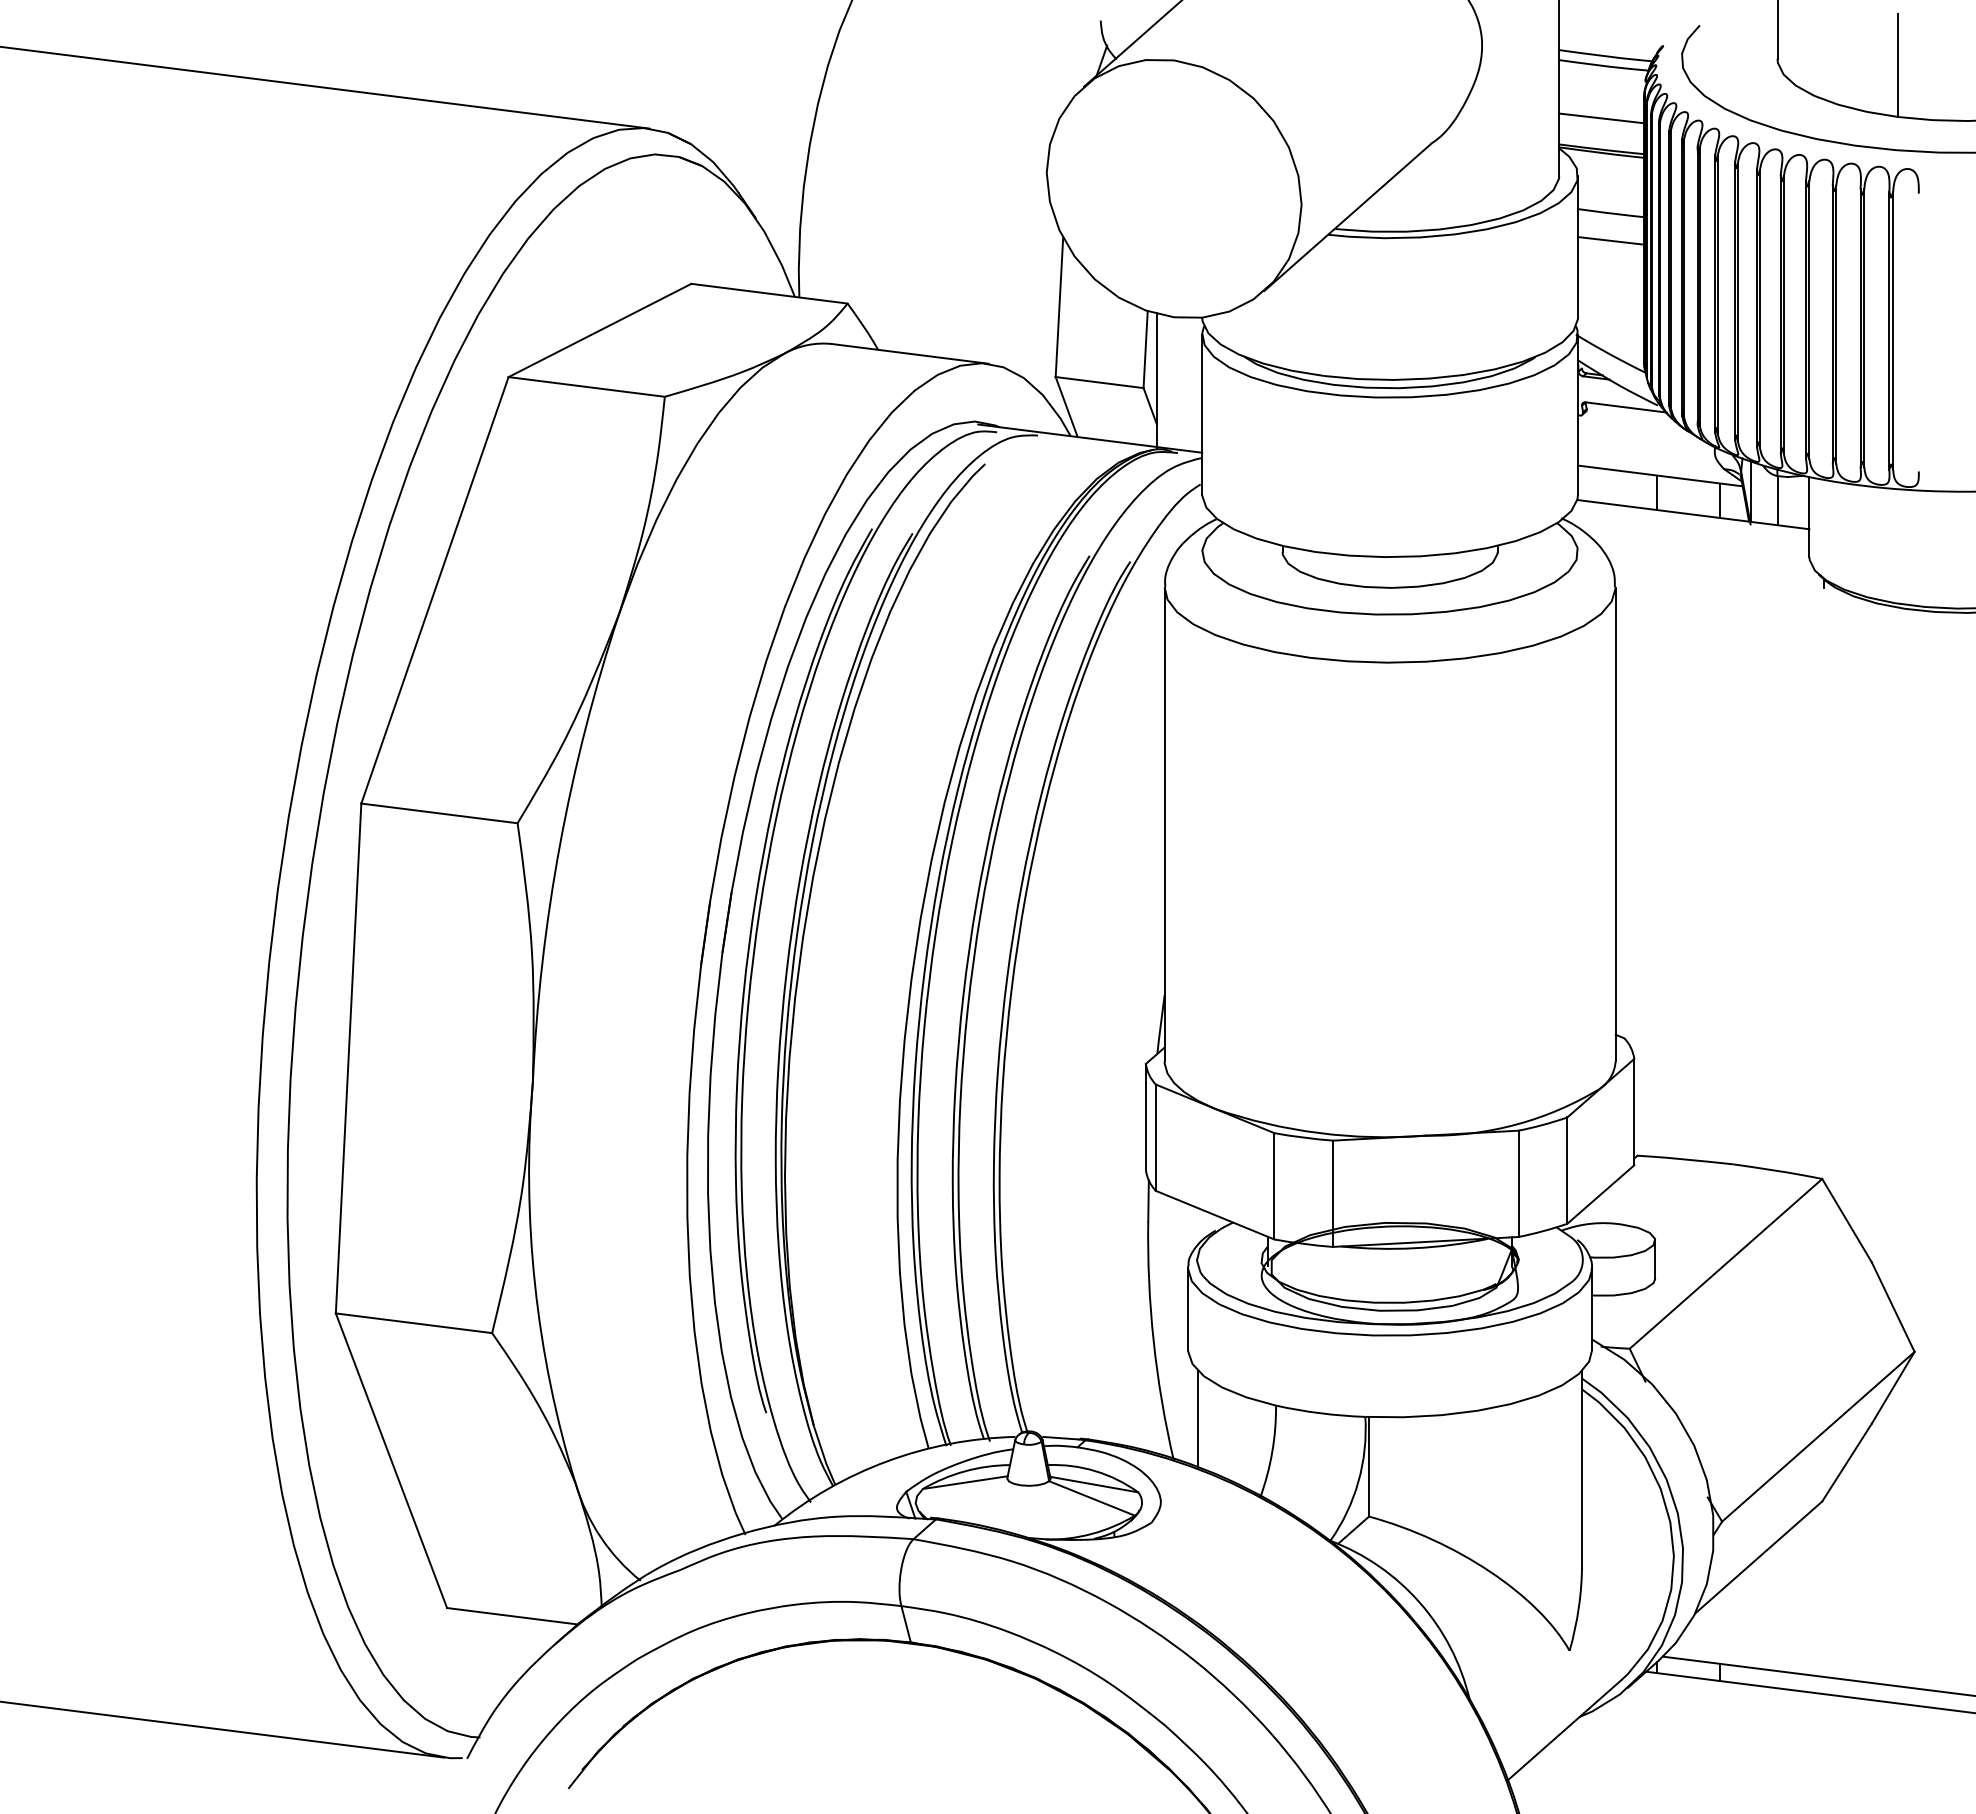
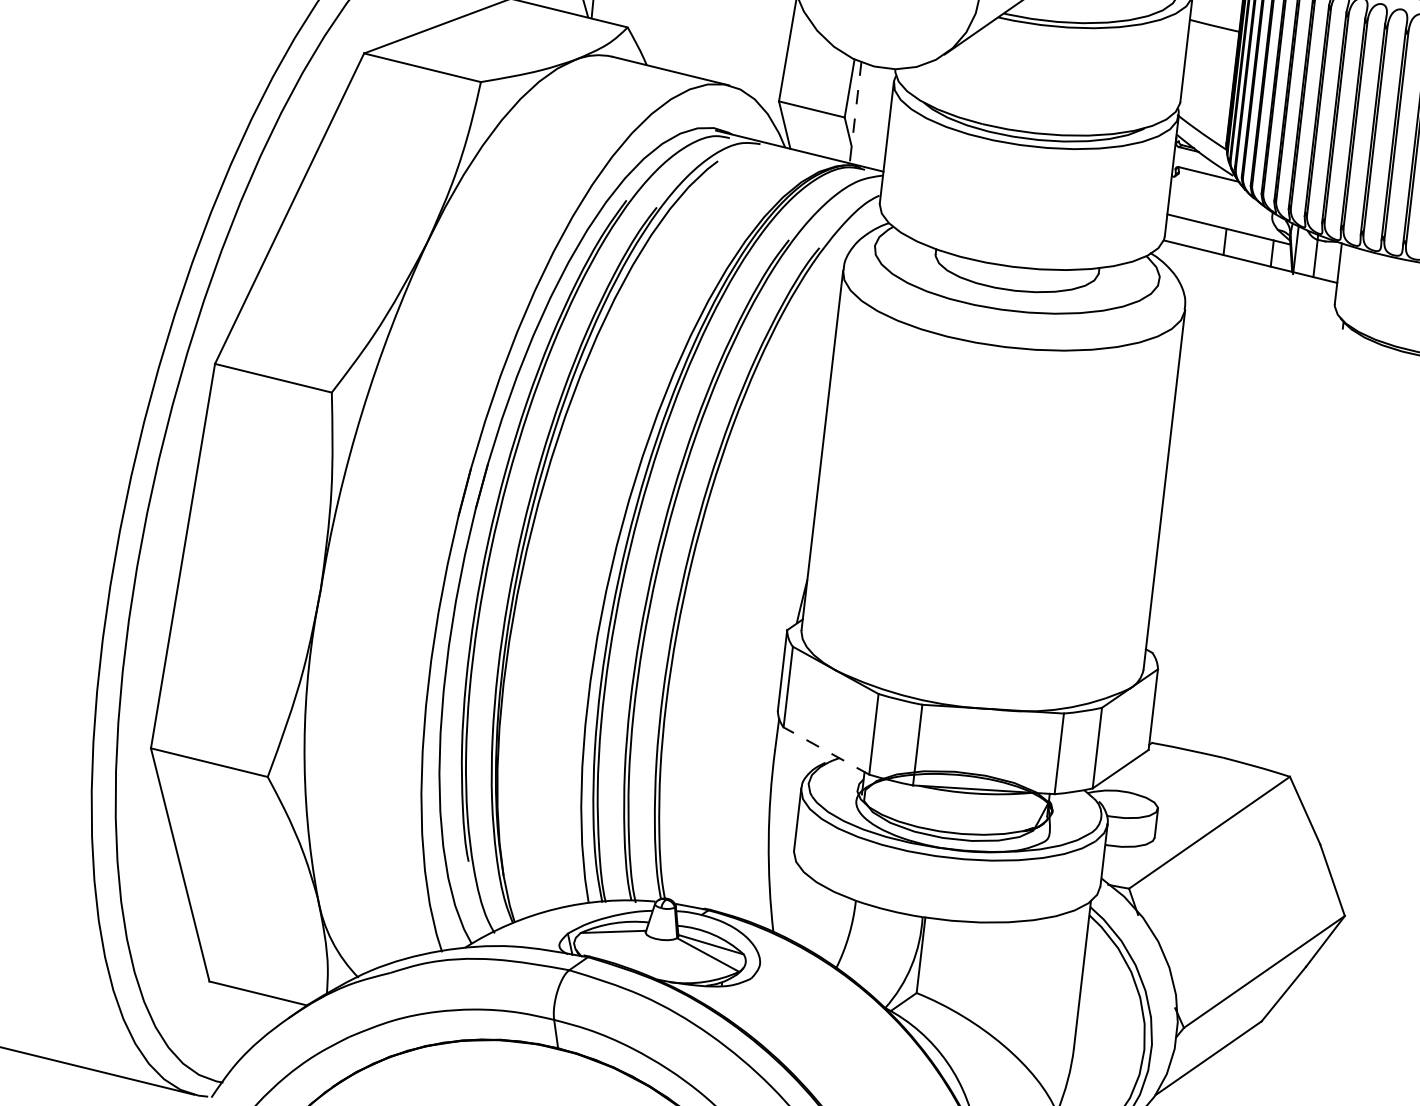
line: (1611, 240) -> (1212, 46), removed
line: (1157, 380) -> (855, 112), solid -> dashed
line: (1214, 1214) -> (825, 750), solid -> dashed
line: (1198, 1419) -> (795, 904), removed

